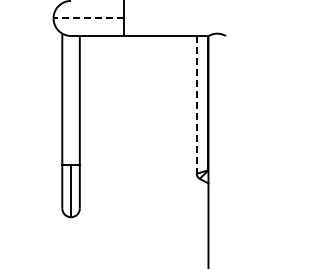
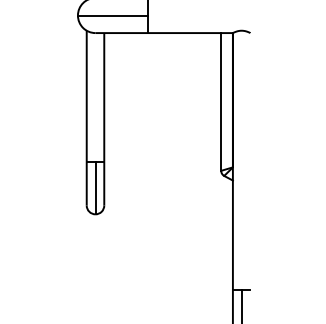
line: (88, 18) -> (112, 15), dashed -> solid
line: (197, 104) -> (221, 101), dashed -> solid

